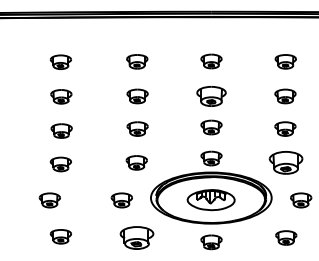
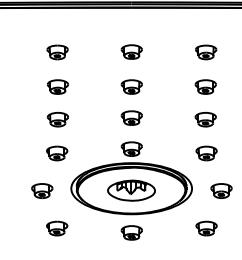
part: (211, 96) -> (131, 87), size x0.71
part: (286, 162) -> (206, 153), size x0.62
part: (136, 237) -> (56, 228), size x0.62

